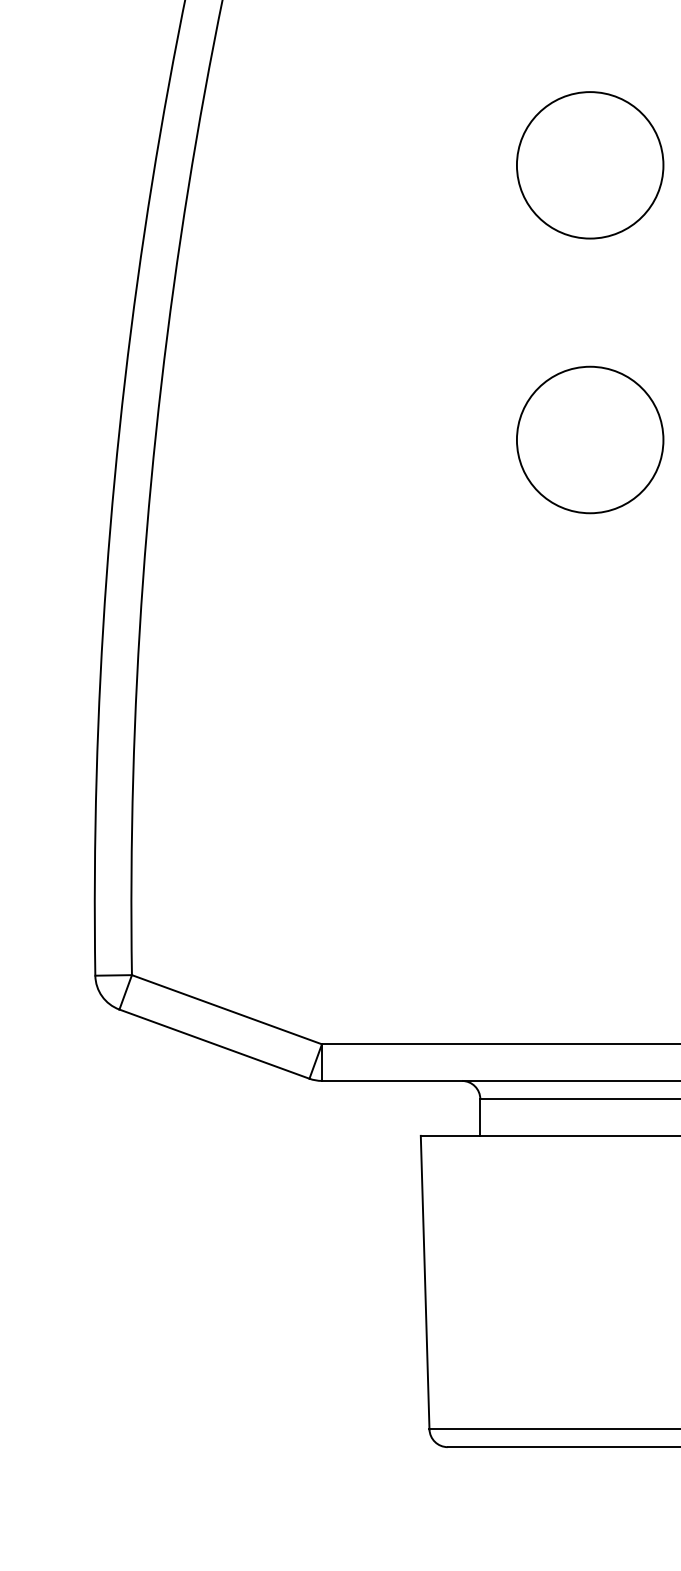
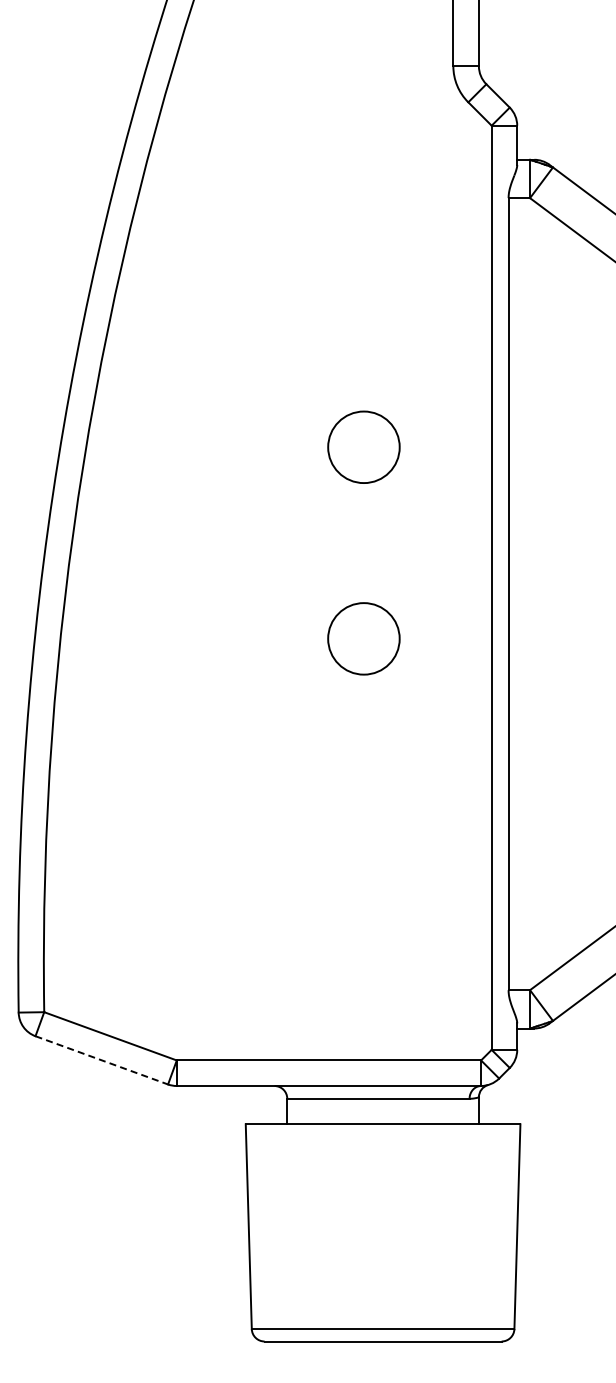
circle: (589, 165) -> (363, 447), size x0.7
circle: (589, 439) -> (363, 638), size x0.7
line: (214, 1044) -> (101, 1060), solid -> dashed

